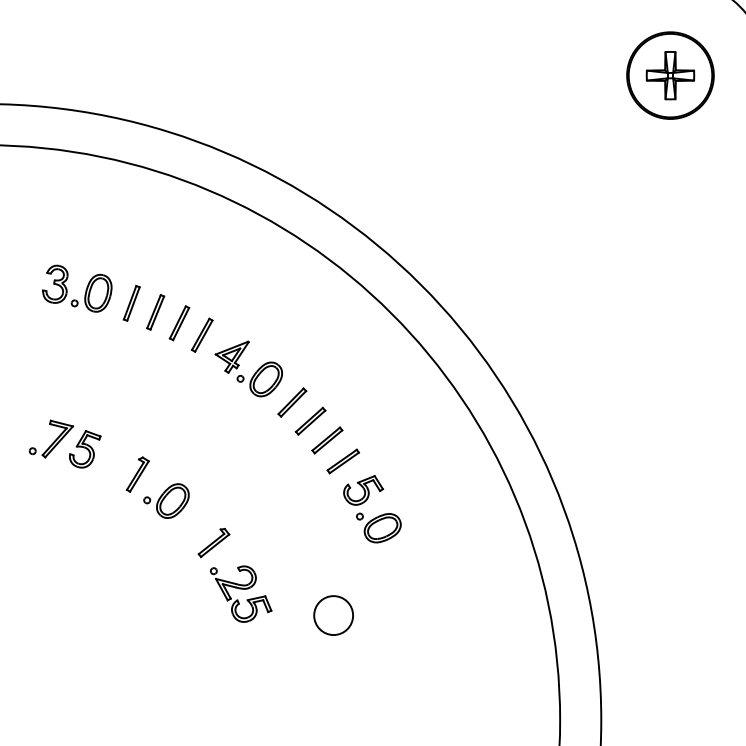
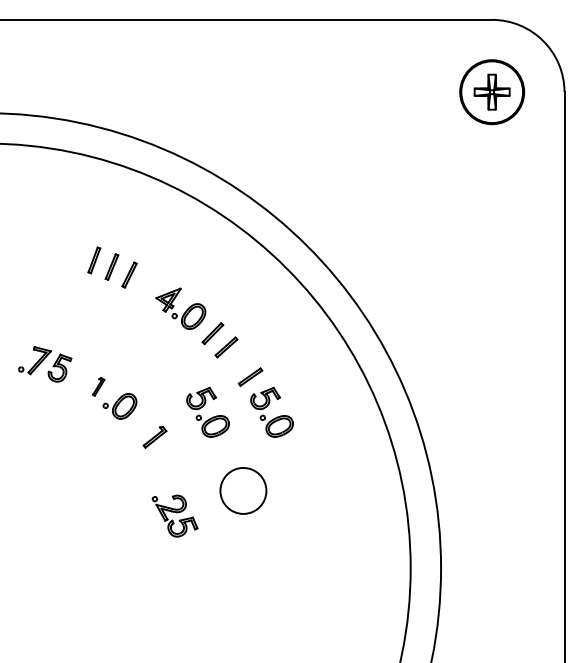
part: (68, 289) -> (47, 250), removed
part: (202, 334) -> (146, 283), removed
part: (326, 440) -> (238, 361), removed
part: (137, 474) -> (98, 386), size x0.7
part: (284, 507) -> (207, 411), added
part: (240, 593) -> (174, 515), moved
circle: (333, 614) -> (243, 490), size x1.6

